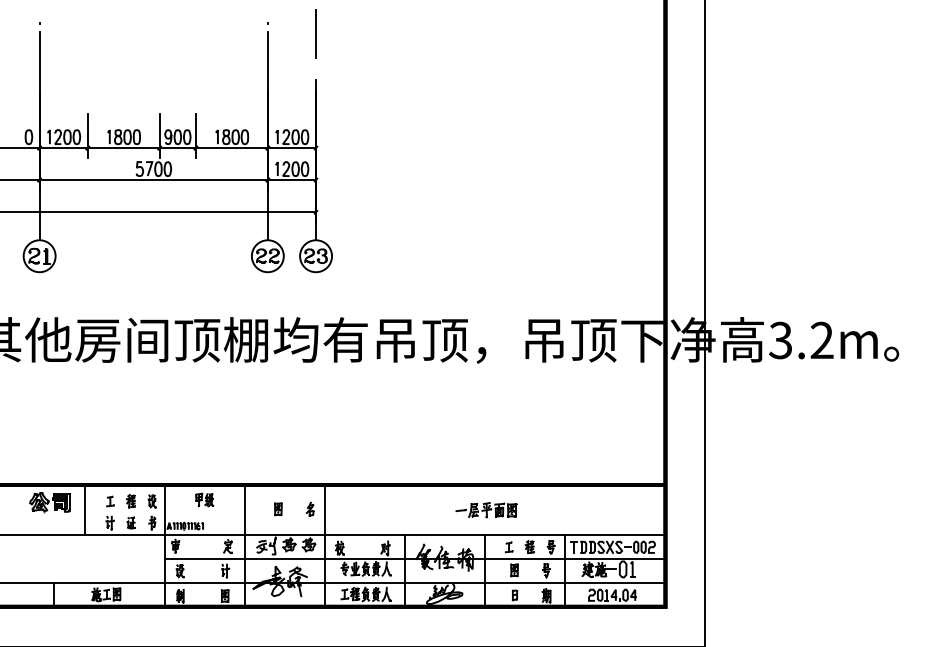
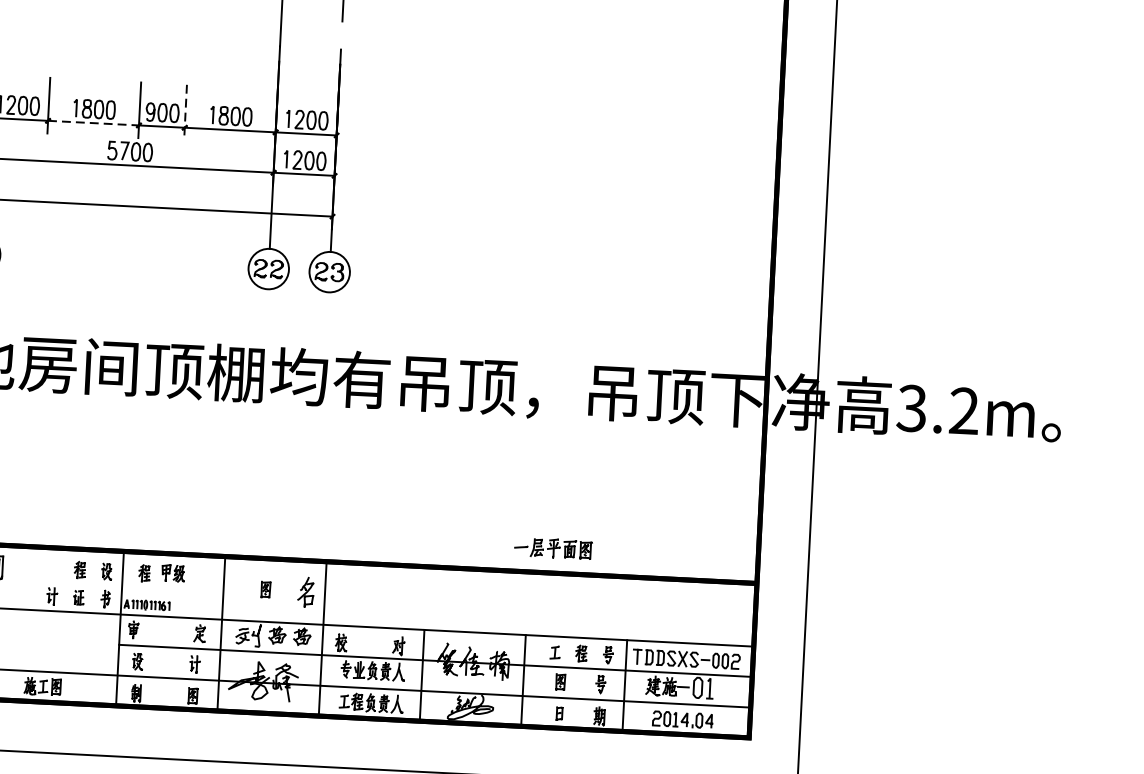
line: (195, 136) -> (184, 113), solid -> dashed
line: (123, 148) -> (93, 123), solid -> dashed
part: (110, 501) -> (54, 569), removed
part: (181, 501) -> (143, 573), added
part: (309, 508) -> (305, 590), size x1.6
line: (85, 510) -> (21, 578), removed
part: (486, 510) -> (553, 548), moved

